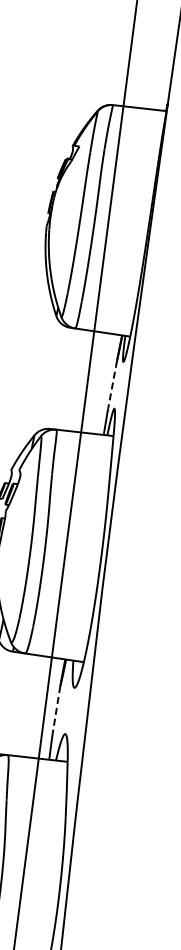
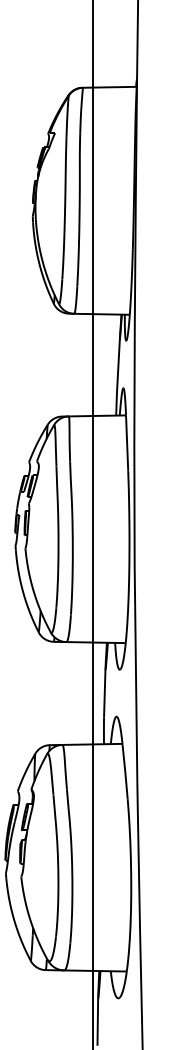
line: (112, 385) -> (118, 365), dashed -> solid
line: (56, 709) -> (104, 693), dashed -> solid

